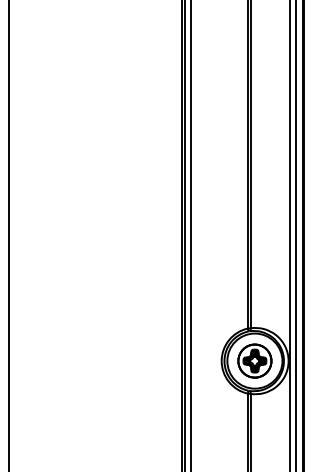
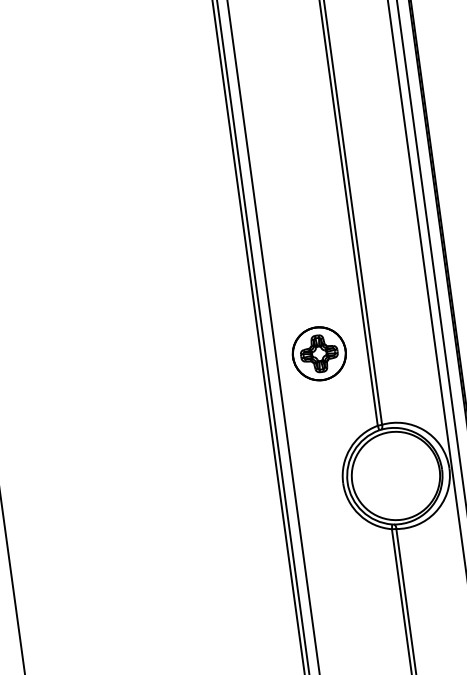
part: (254, 360) -> (318, 352), moved

